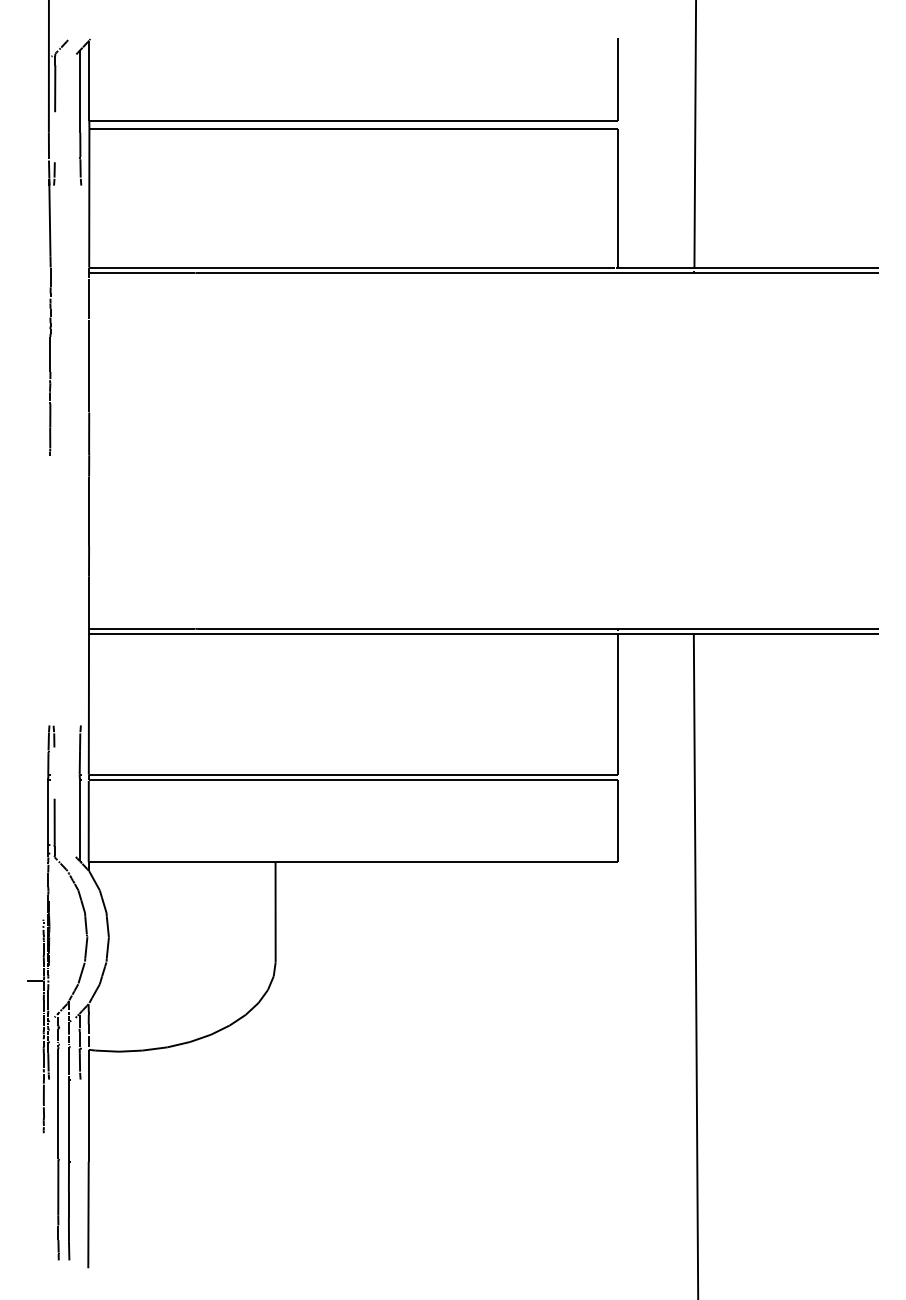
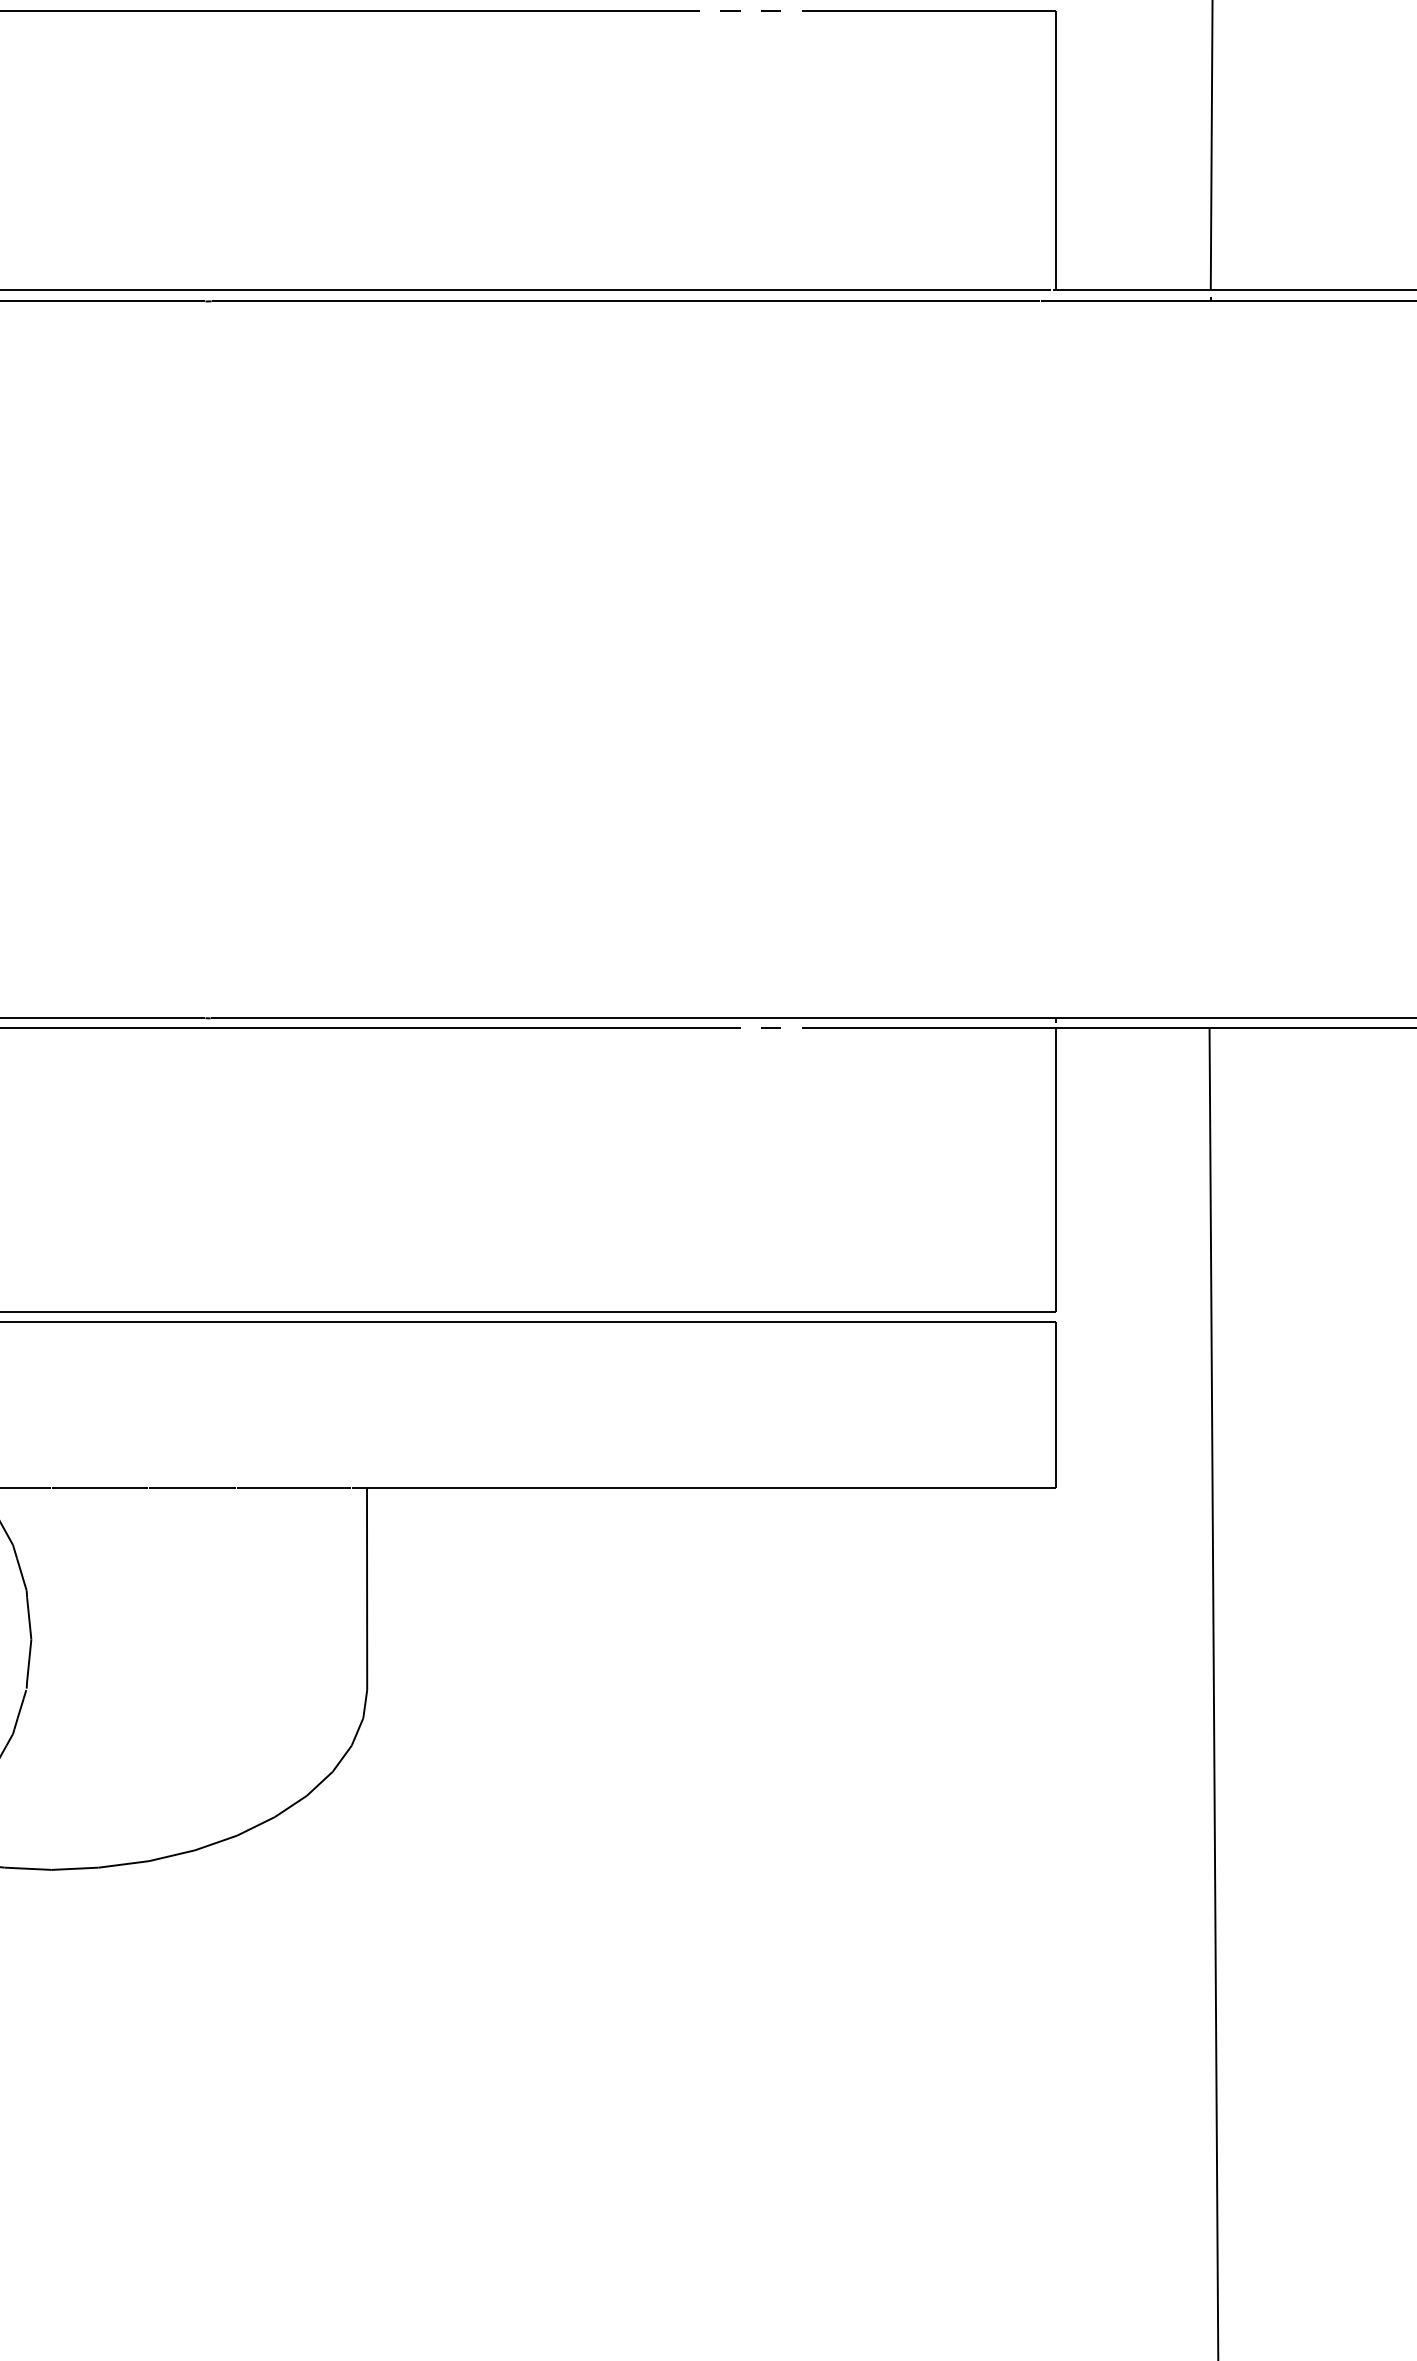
line: (470, 129) -> (759, 12), solid -> dashed
line: (477, 633) -> (773, 1027), solid -> dashed

